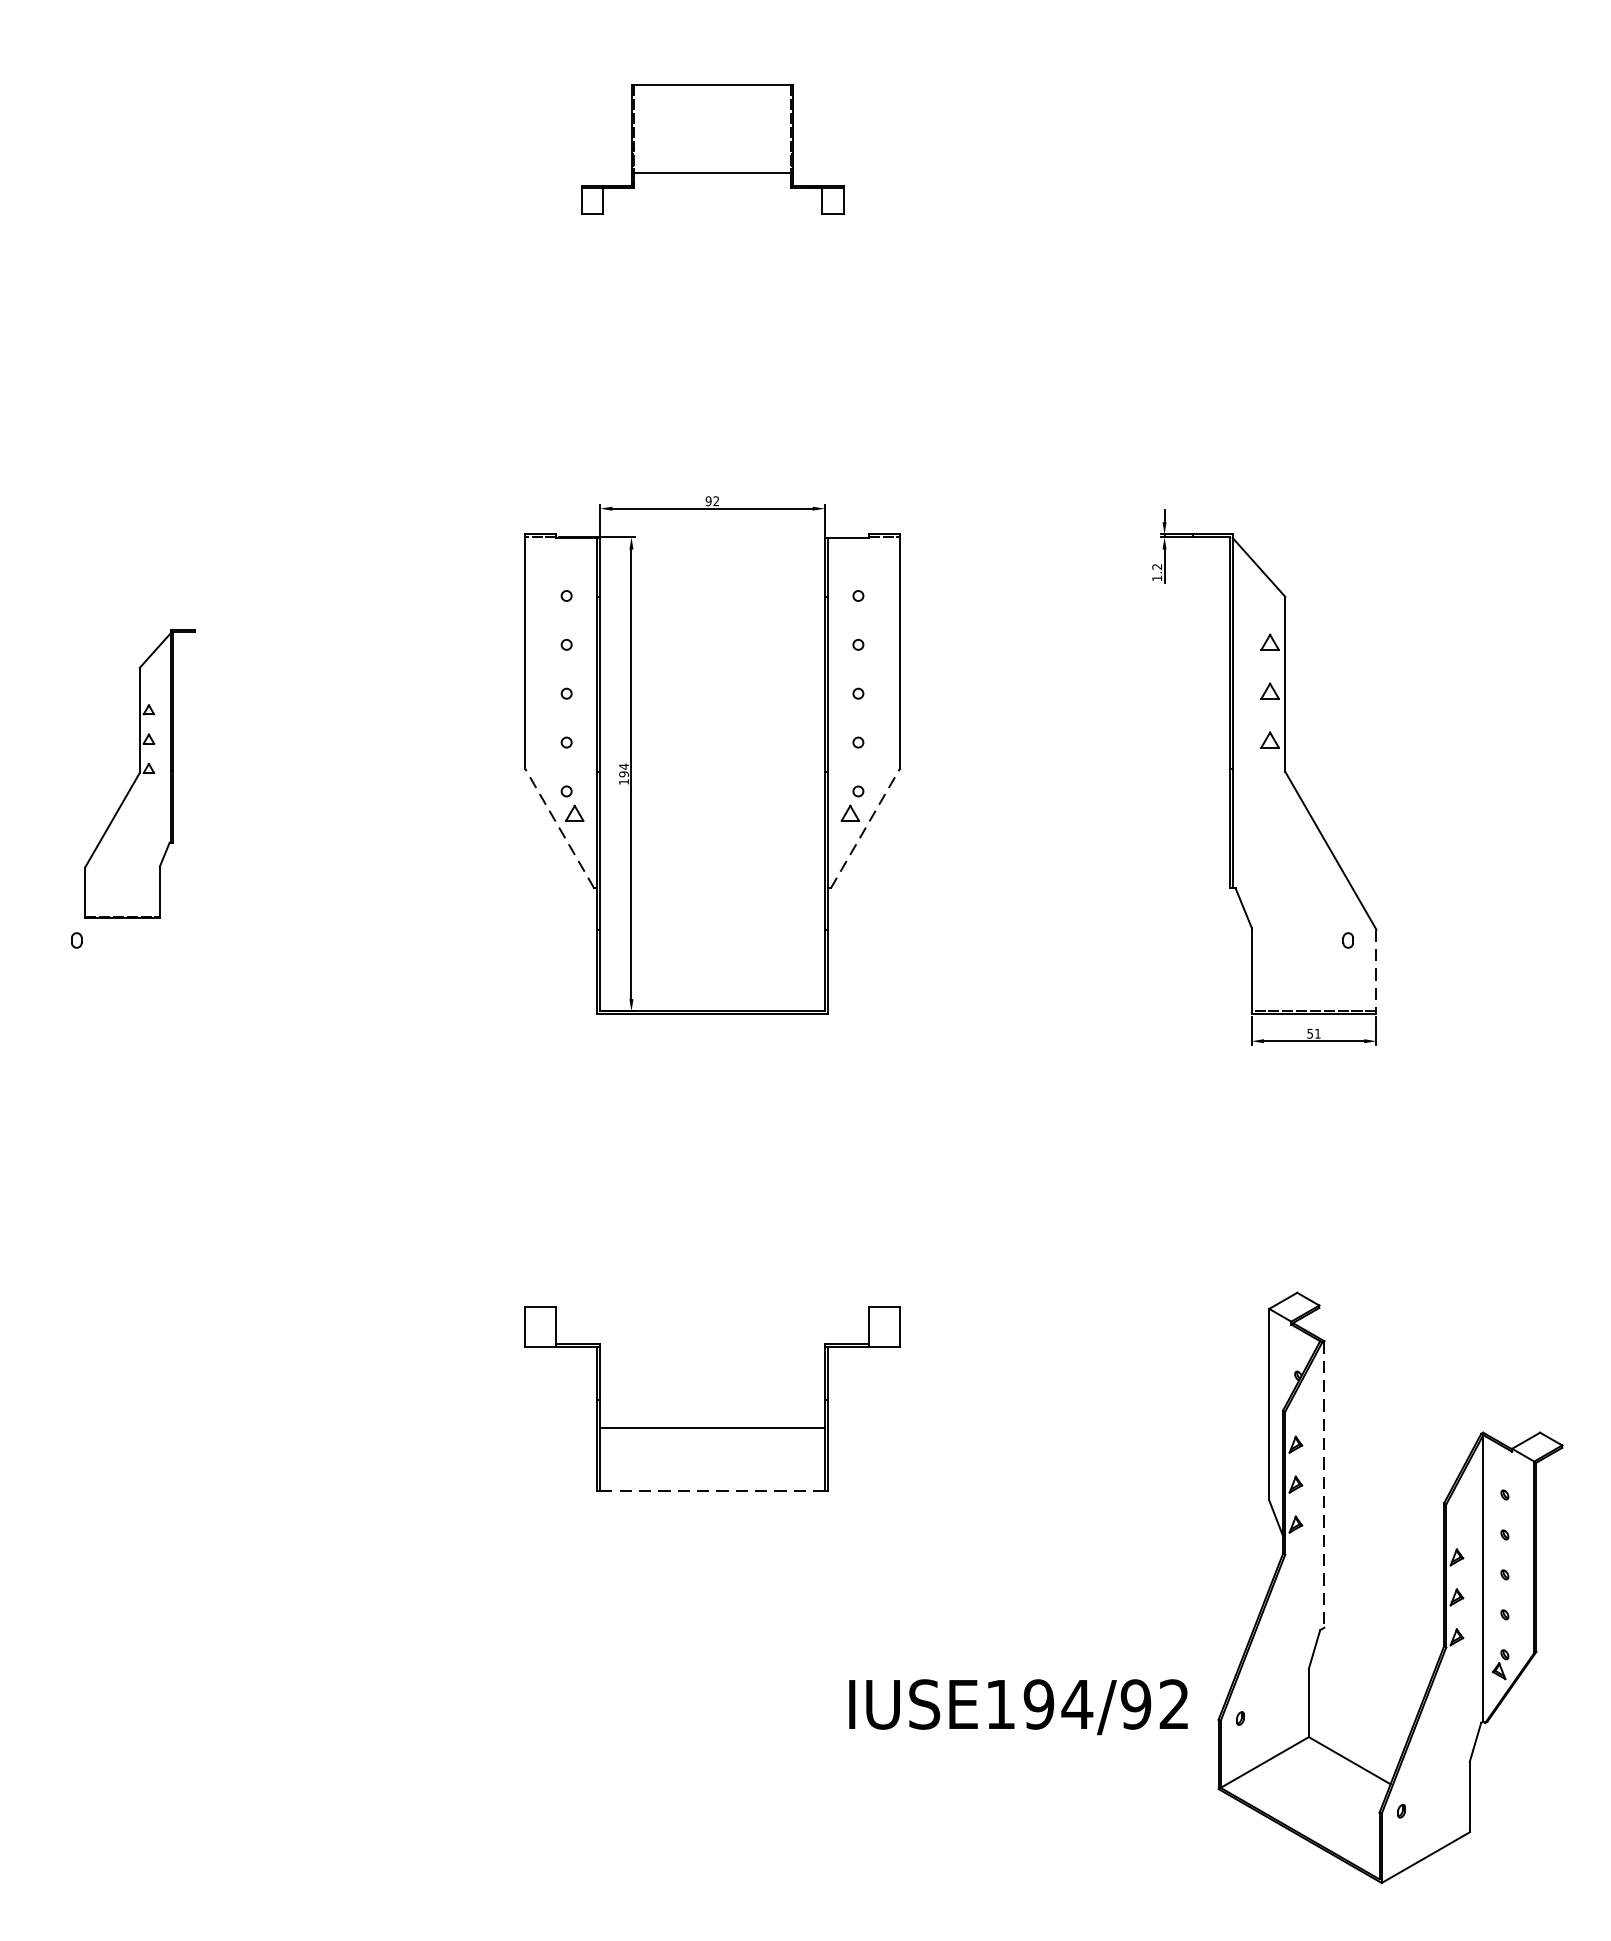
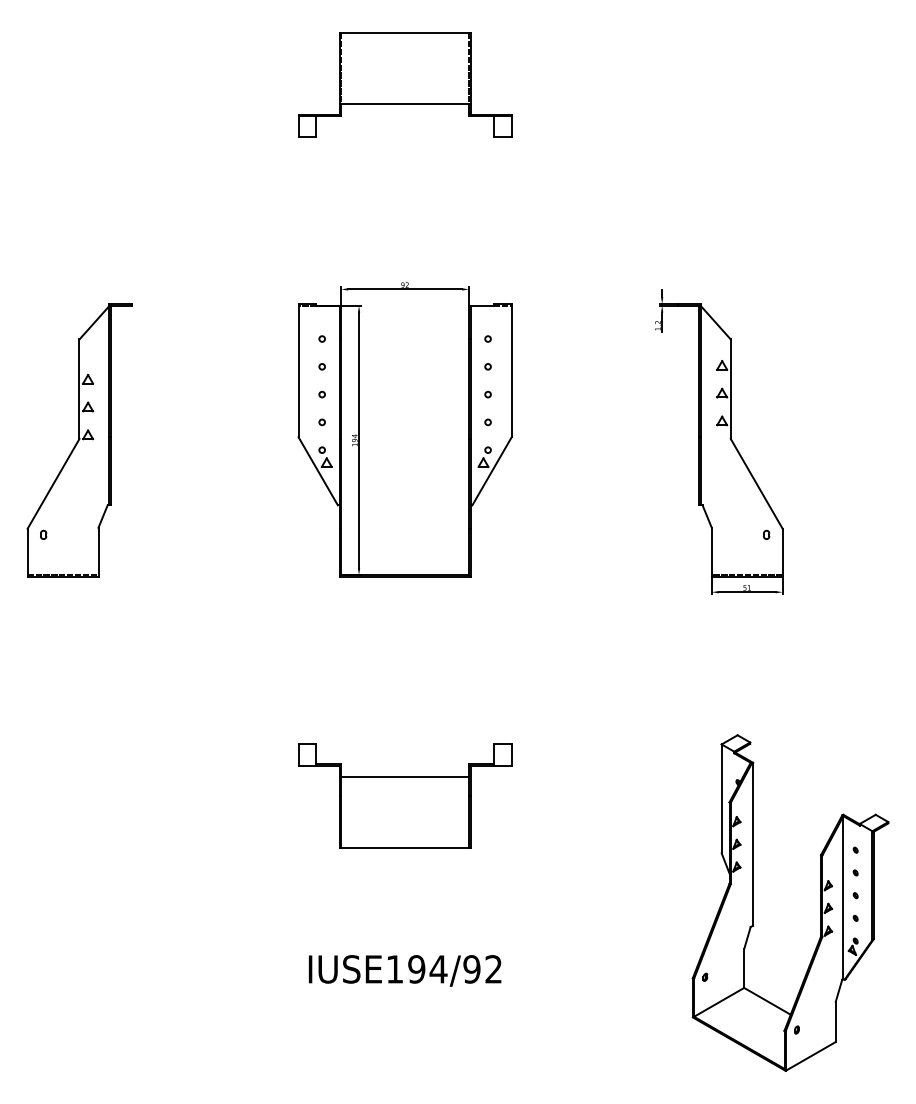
part: (713, 148) -> (405, 84), size x1.43
part: (139, 774) -> (79, 440), size x1.67
line: (558, 827) -> (317, 470), dashed -> solid
line: (866, 827) -> (492, 470), dashed -> solid
line: (1376, 973) -> (782, 553), dashed -> solid
line: (713, 1426) -> (405, 776), moved
line: (1325, 1484) -> (753, 844), dashed -> solid
line: (713, 1490) -> (405, 847), dashed -> solid
text: (1019, 1706) -> (405, 970), moved

